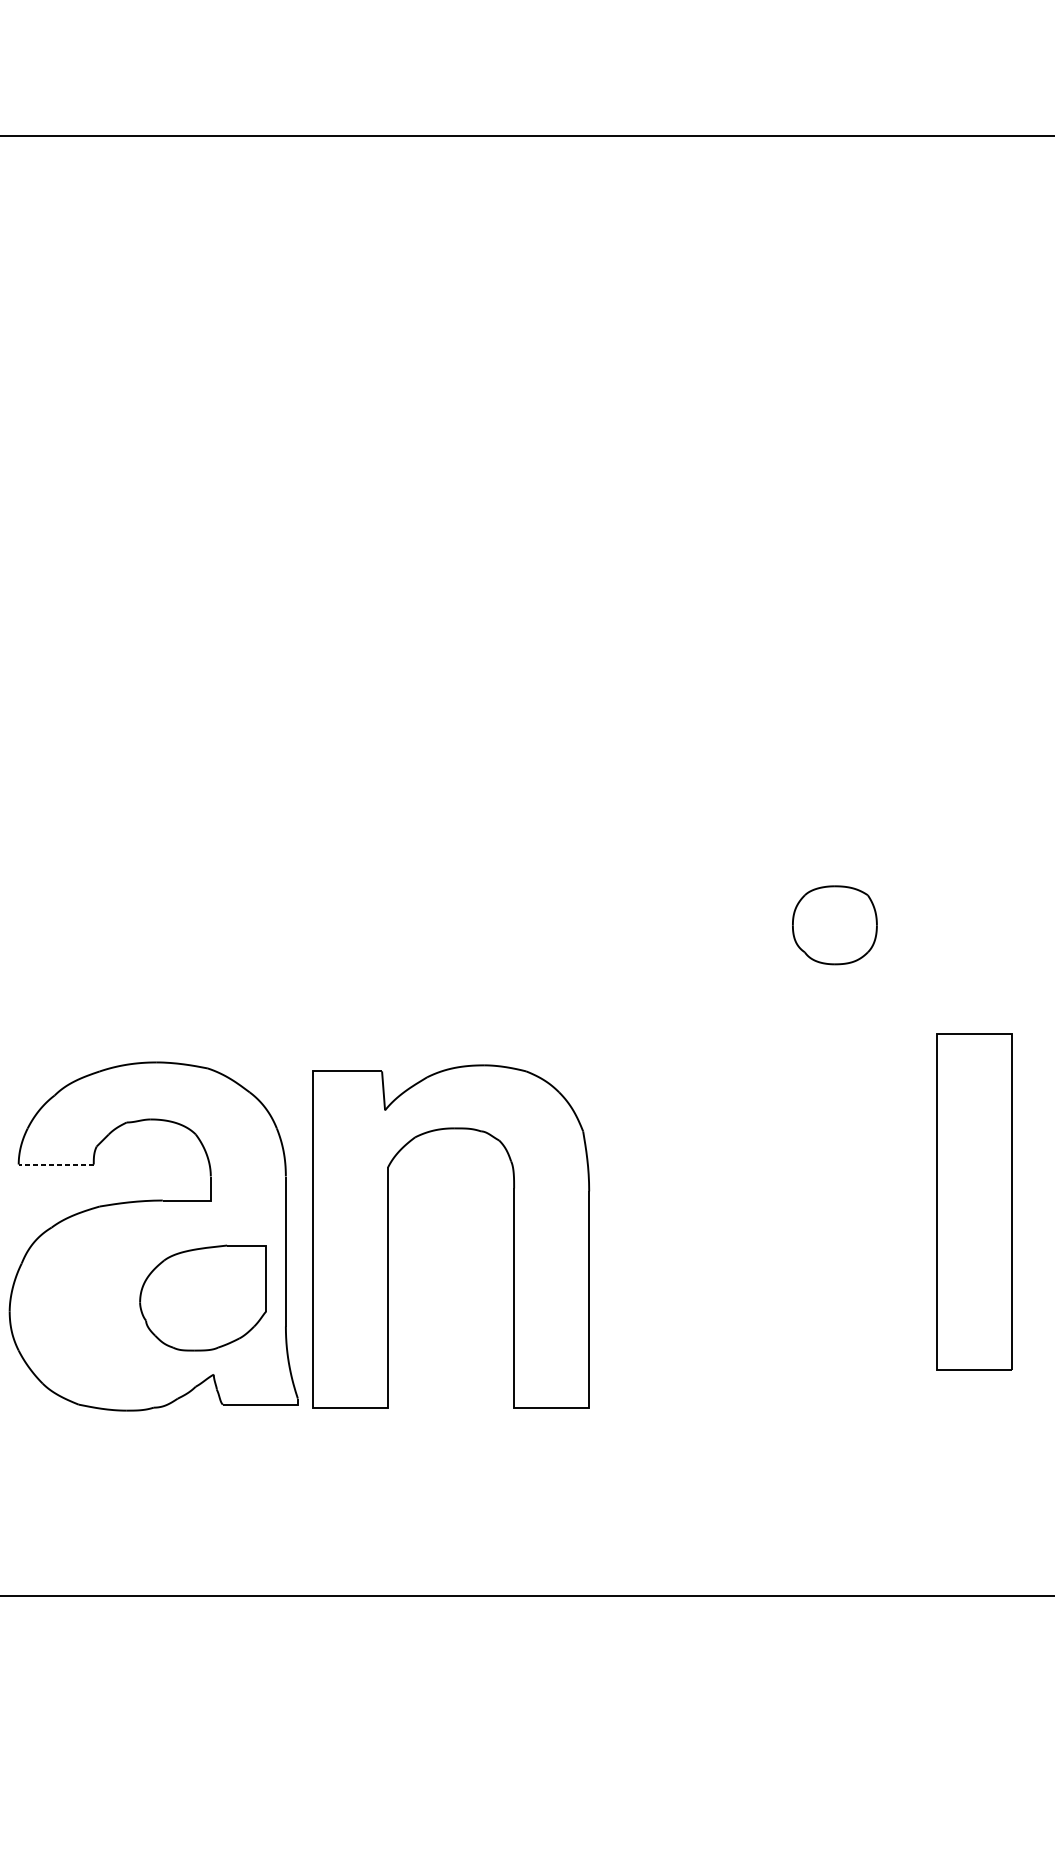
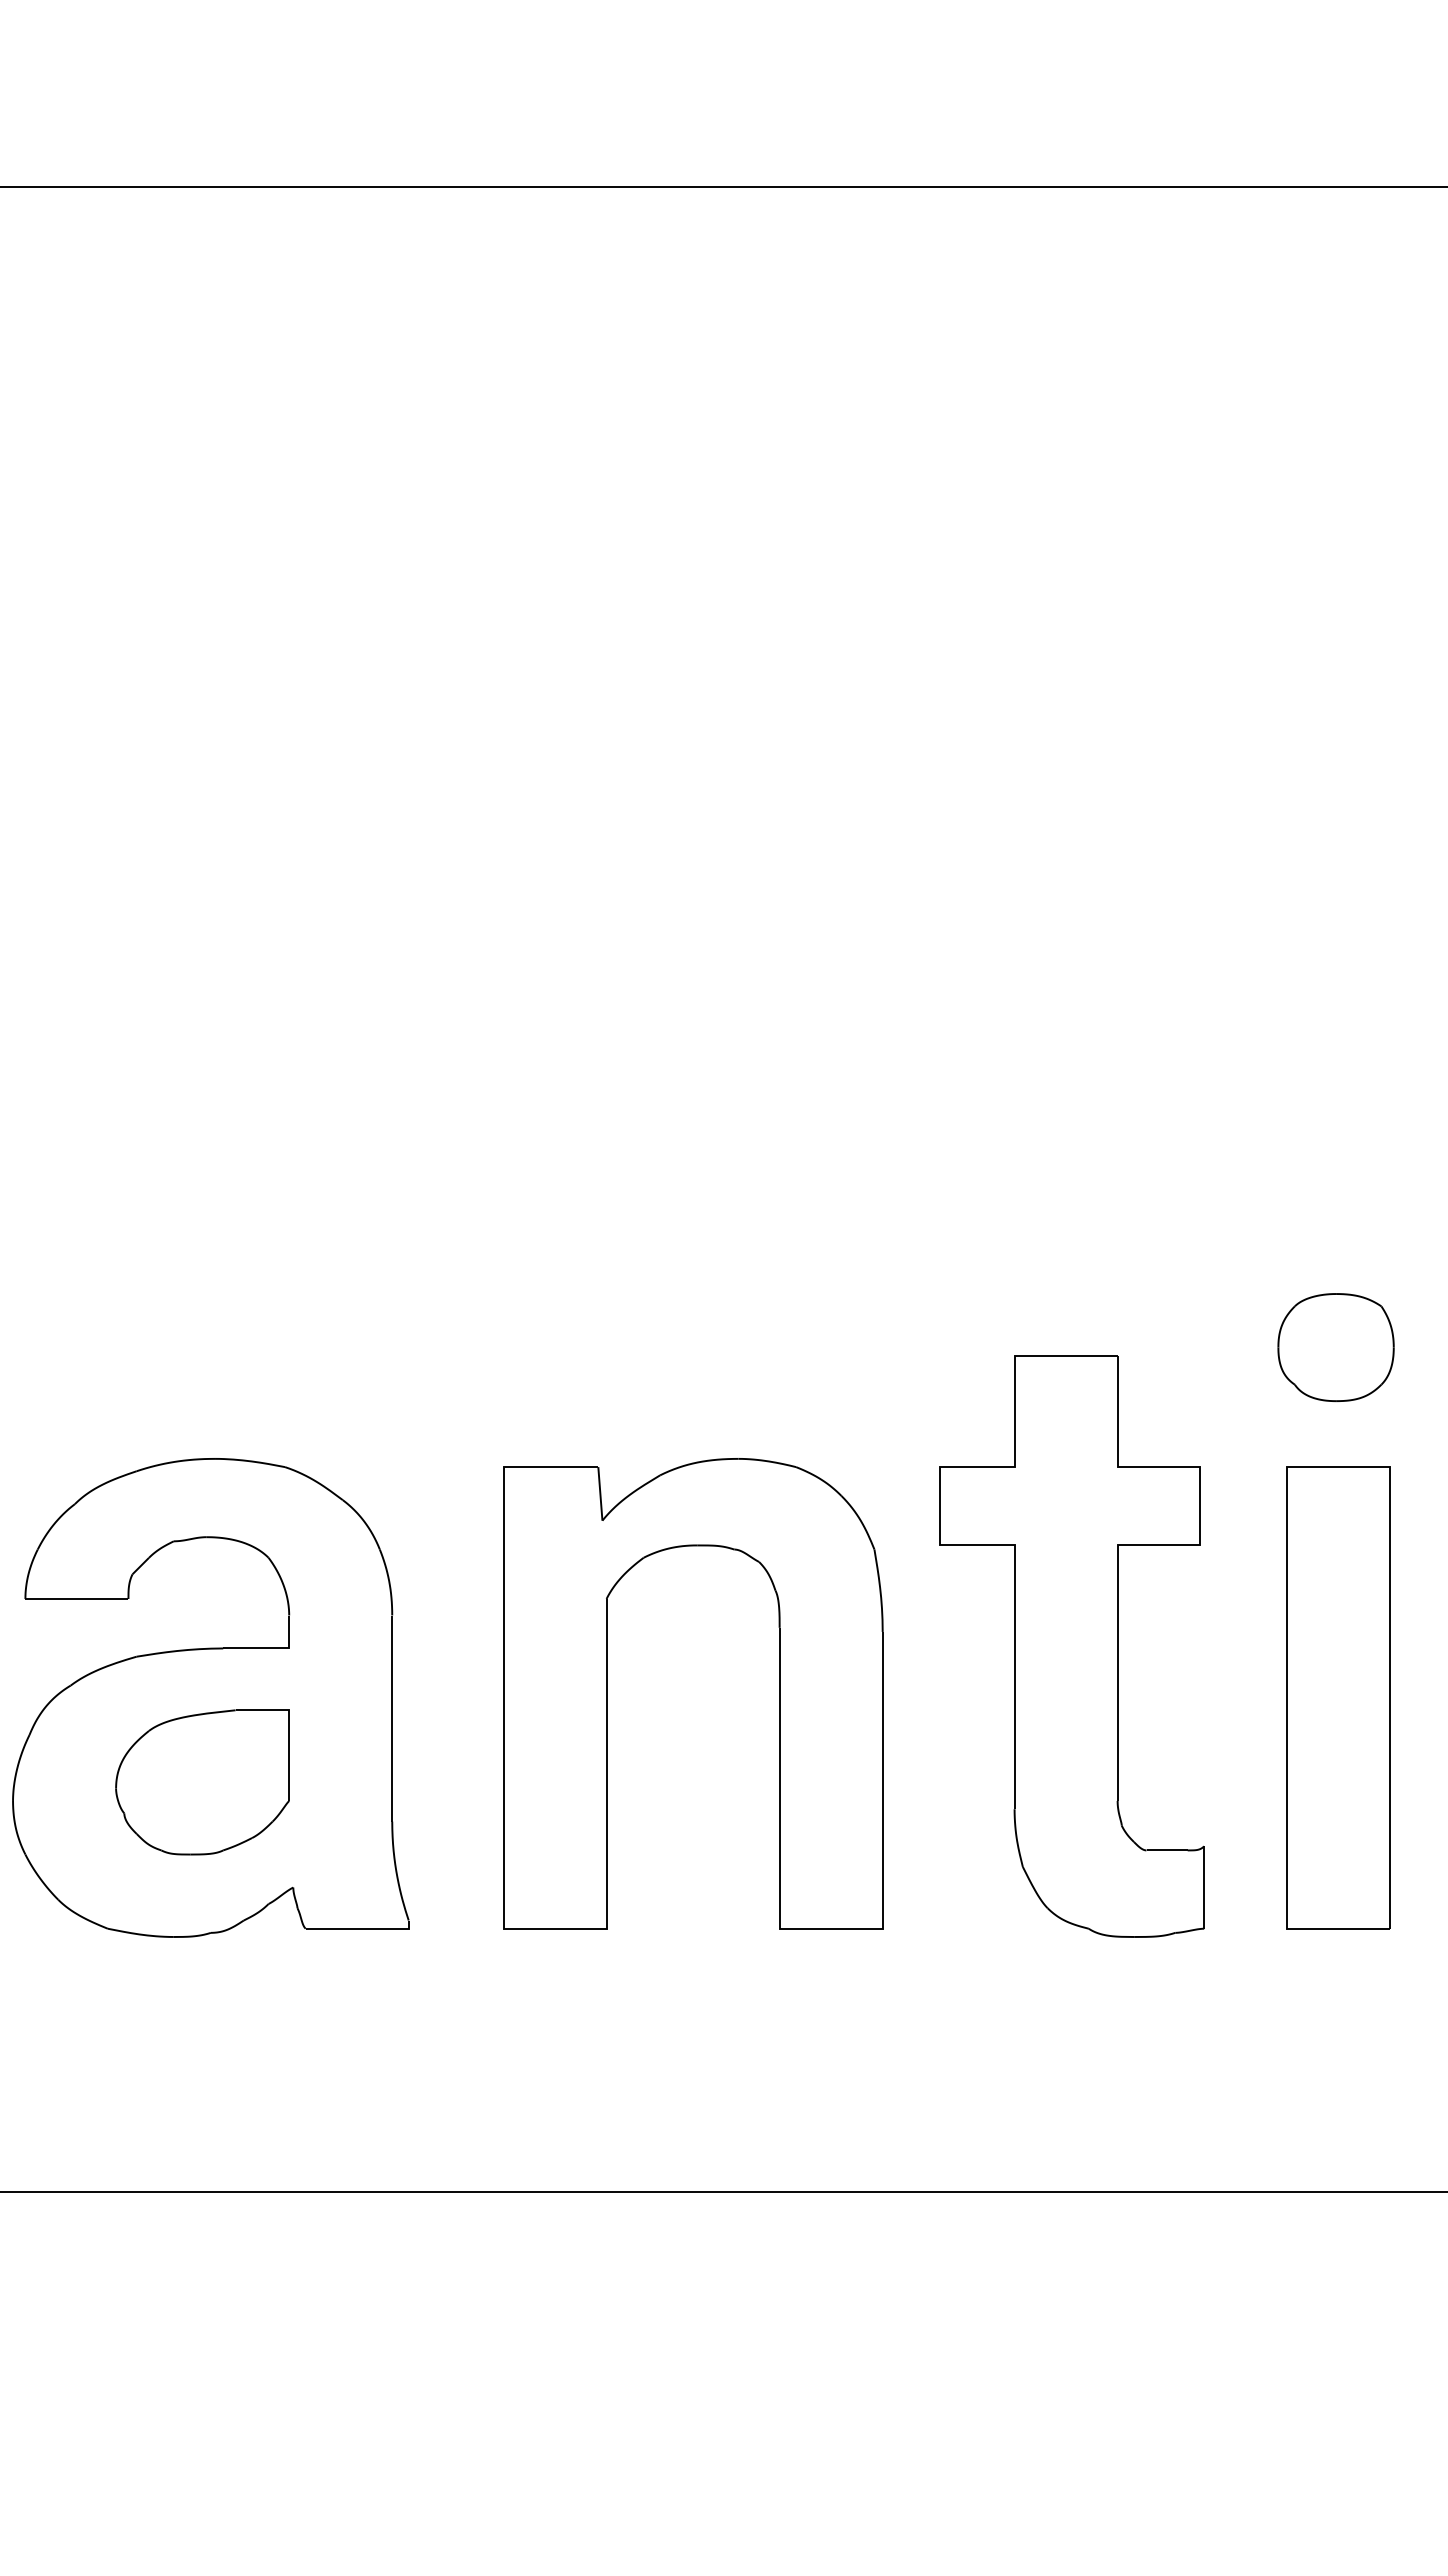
part: (834, 925) -> (1335, 1347), moved
line: (55, 1164) -> (76, 1599), dashed -> solid
part: (780, 1199) -> (1071, 1646), added
part: (975, 1202) -> (1338, 1697), moved
part: (388, 1236) -> (607, 1693), moved
part: (203, 1298) -> (202, 1782), moved

